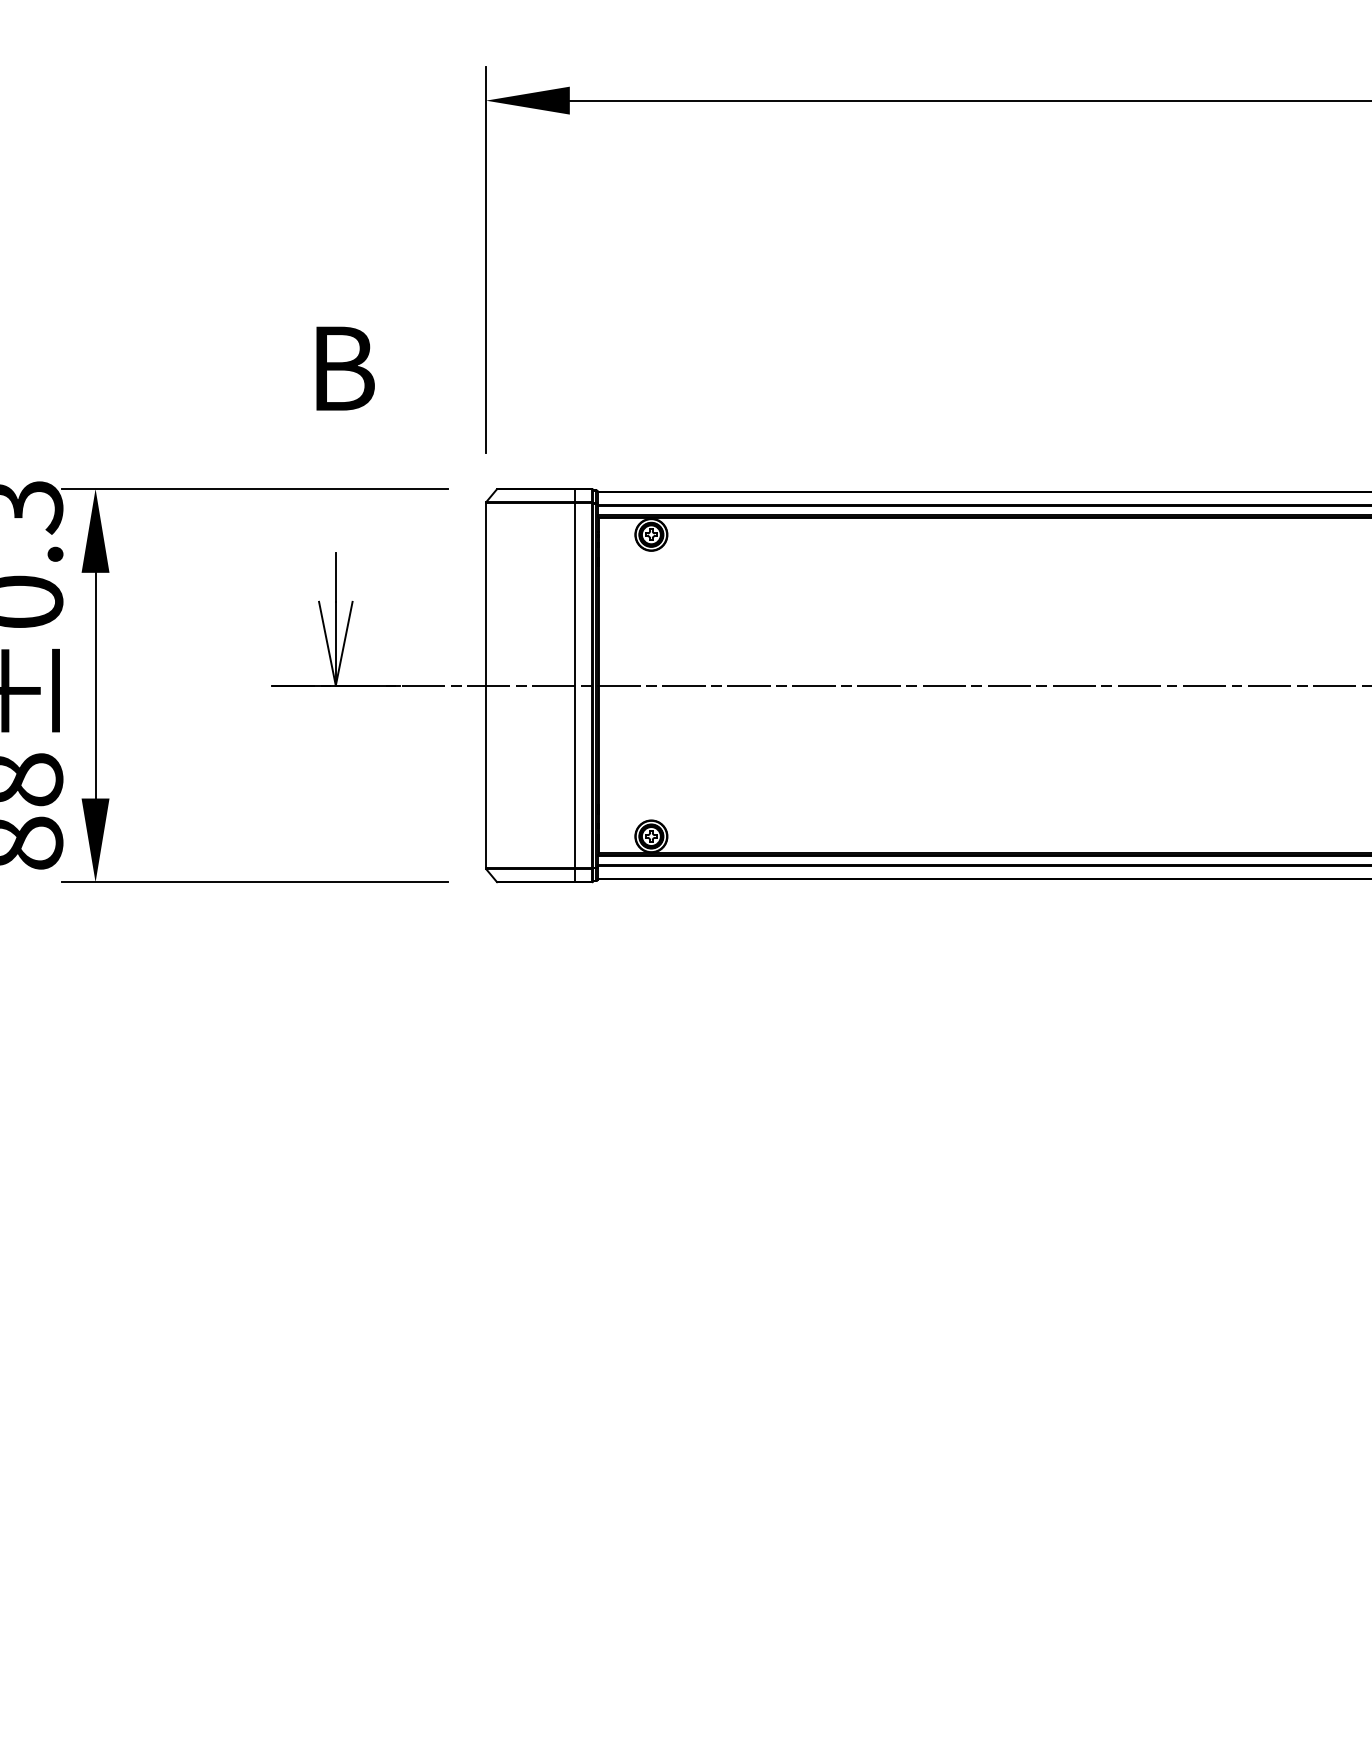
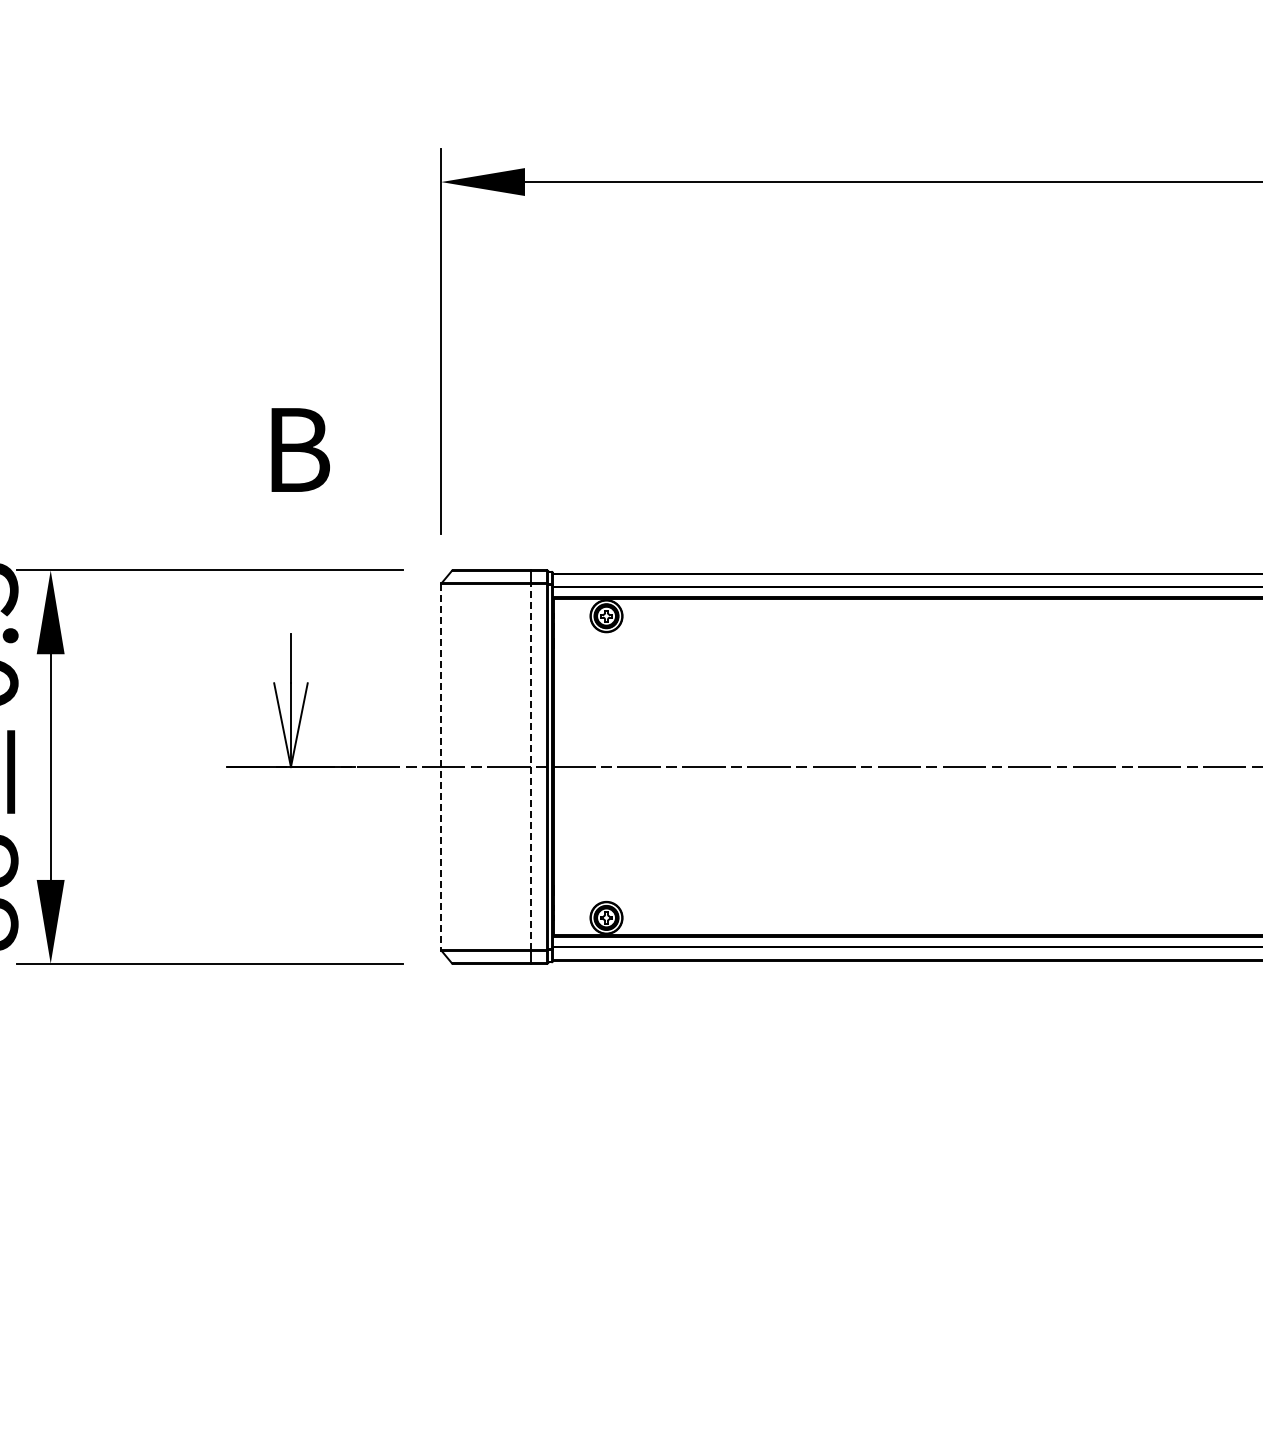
line: (486, 685) -> (441, 766), solid -> dashed
line: (575, 685) -> (530, 766), solid -> dashed

